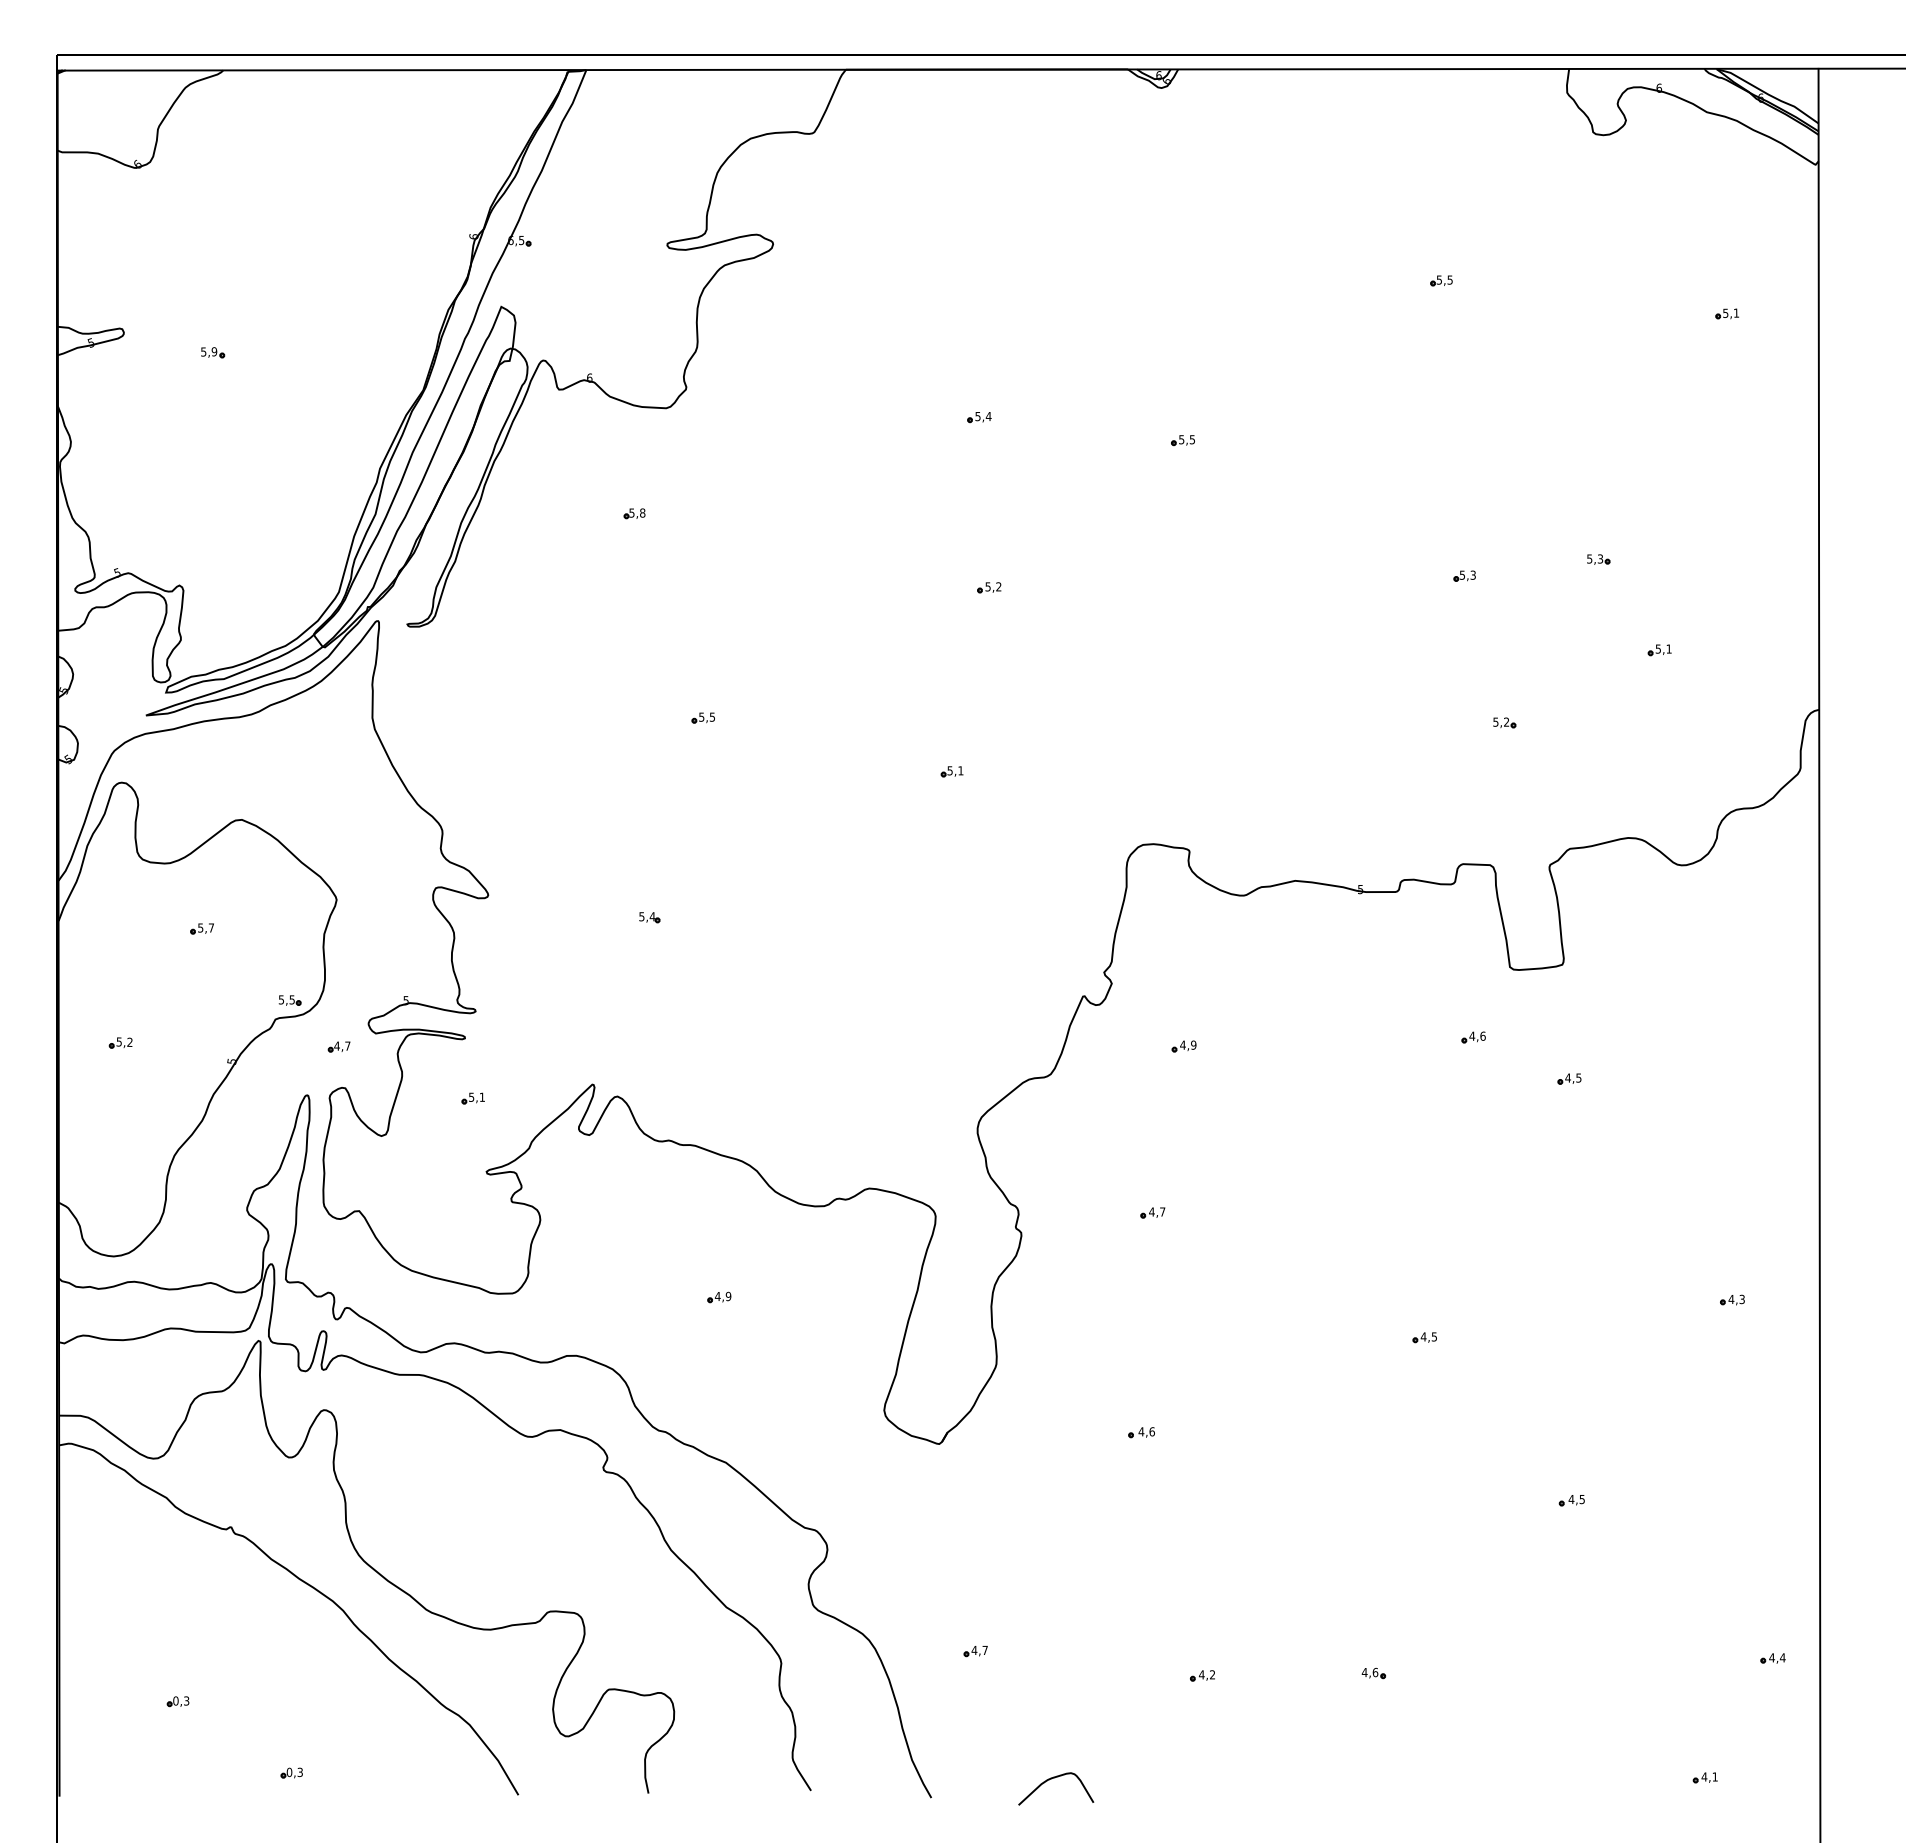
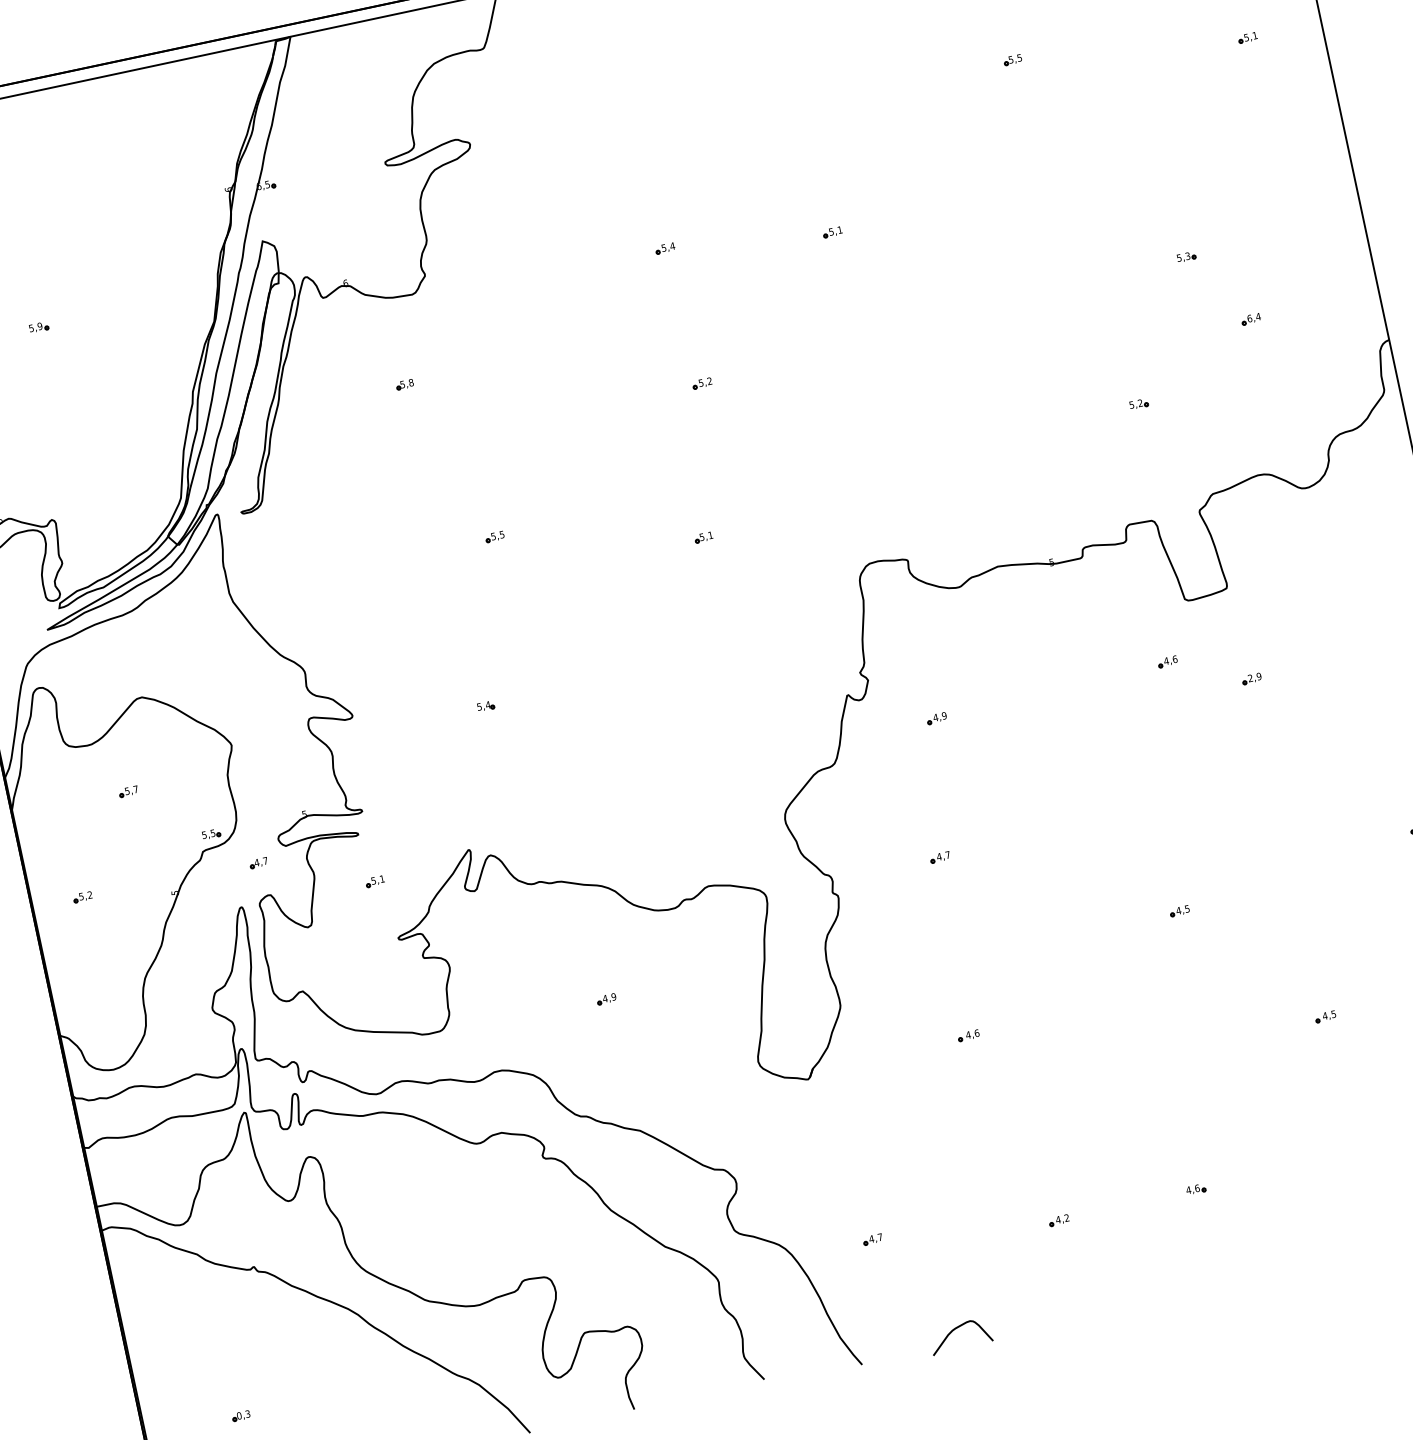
text: (1191, 439) -> (839, 230), 5,5 -> 5,1
part: (1464, 575) -> (1081, 292), removed
text: (1663, 648) -> (1253, 317), 5,1 -> 6,4
text: (1573, 1077) -> (1254, 676), 4,5 -> 2,9

